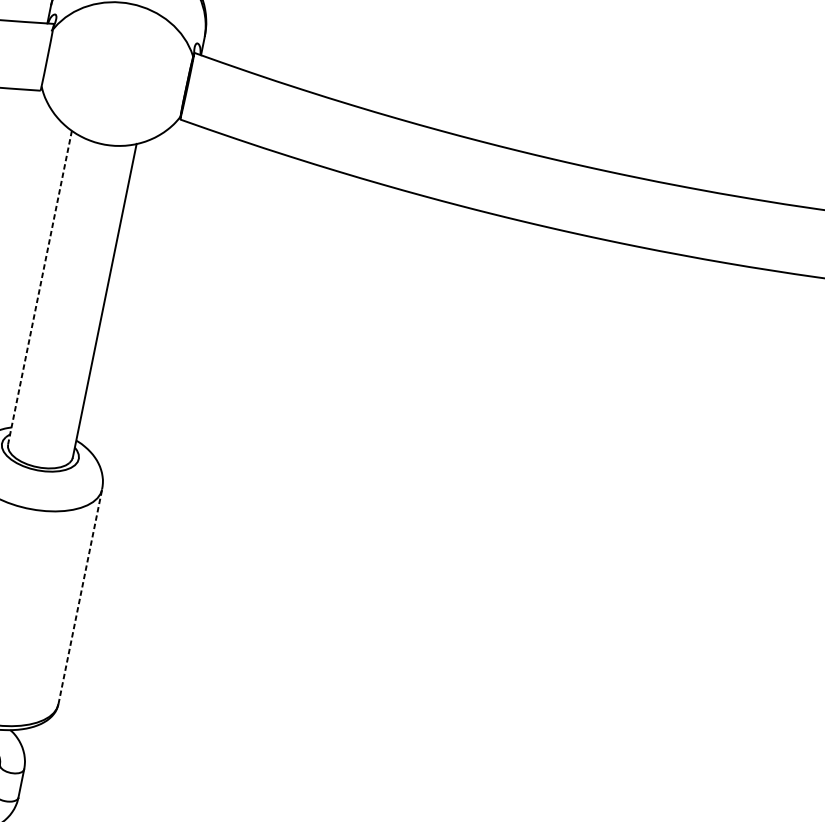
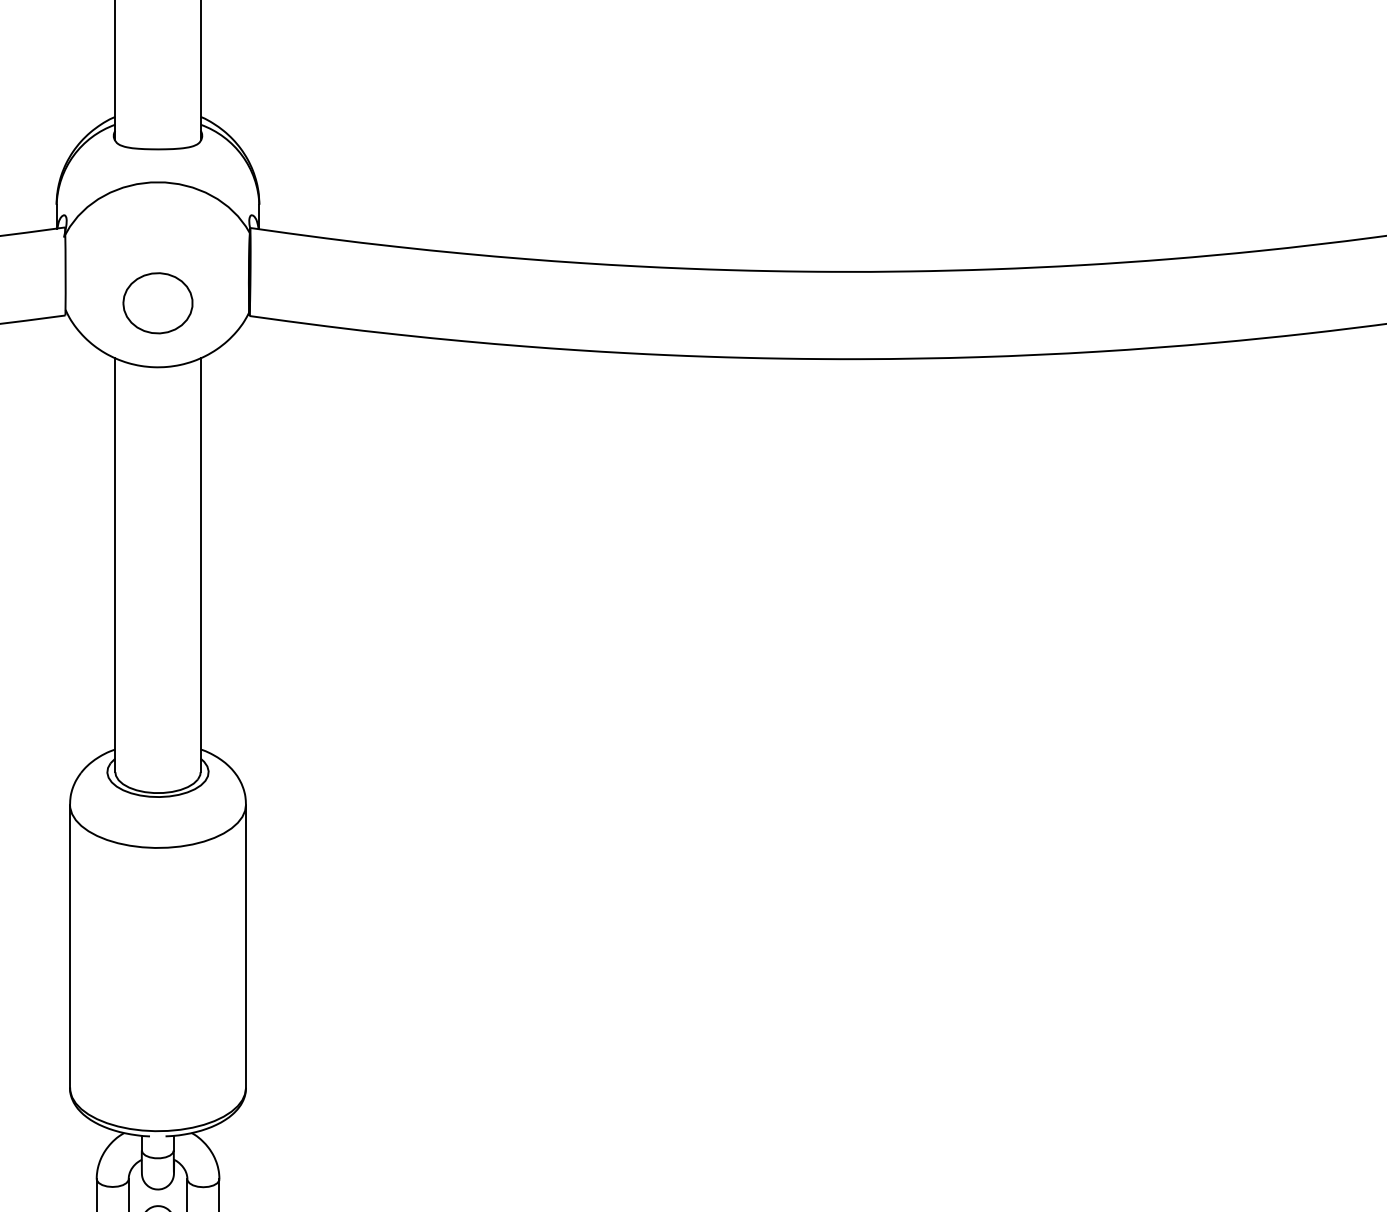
part: (112, 95) -> (157, 303), added
line: (40, 288) -> (115, 565), dashed -> solid
line: (80, 597) -> (246, 946), dashed -> solid

